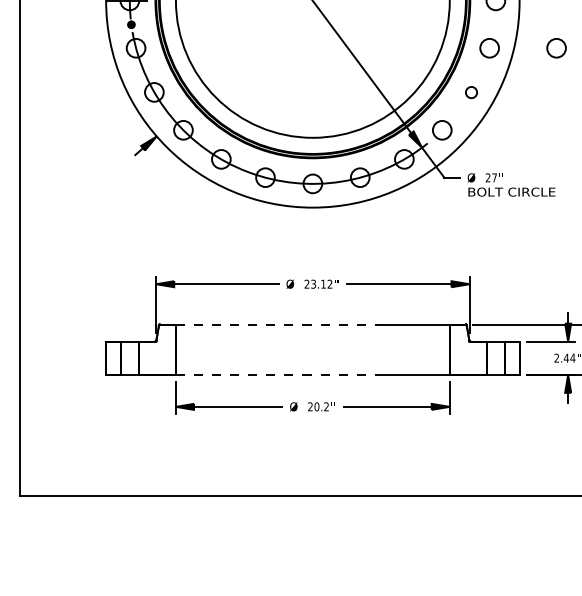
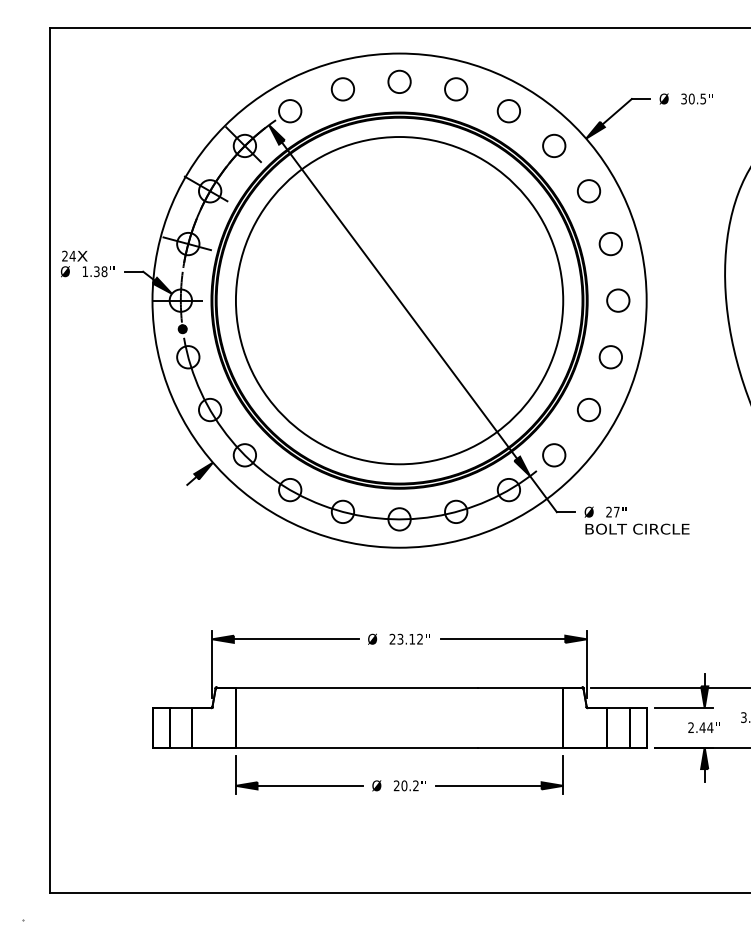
circle: (556, 48) -> (690, 357), removed
circle: (471, 92) -> (589, 410), size x1.67
line: (277, 324) -> (357, 687), dashed -> solid
line: (277, 374) -> (357, 747), dashed -> solid

